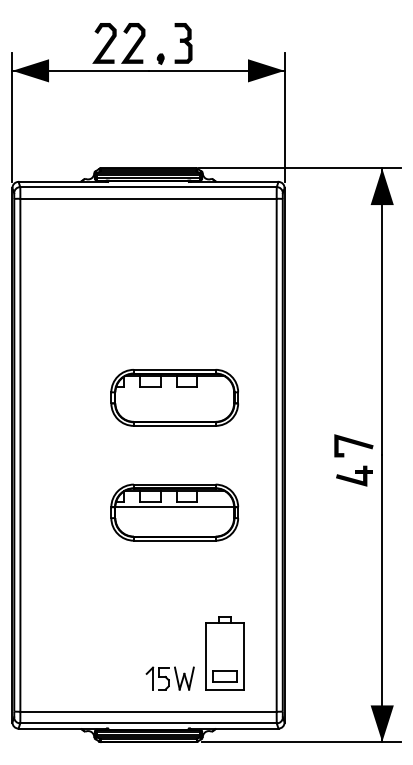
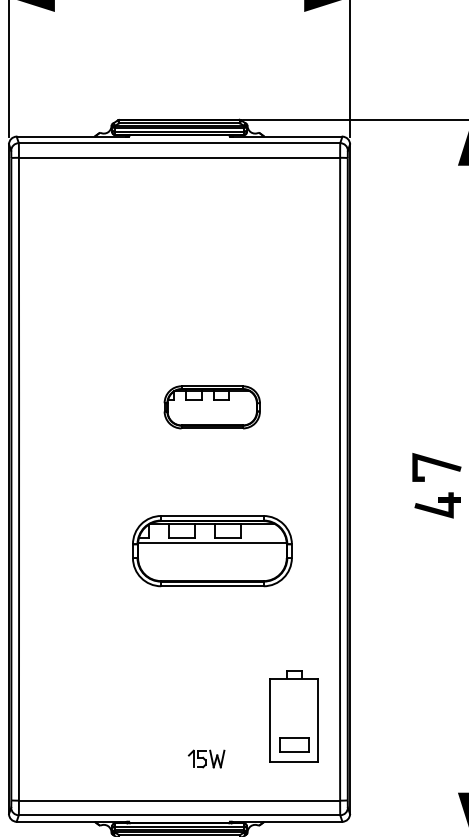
part: (174, 397) -> (212, 406), size x0.6
part: (224, 653) -> (293, 716), moved
part: (169, 678) -> (205, 758), size x0.6

